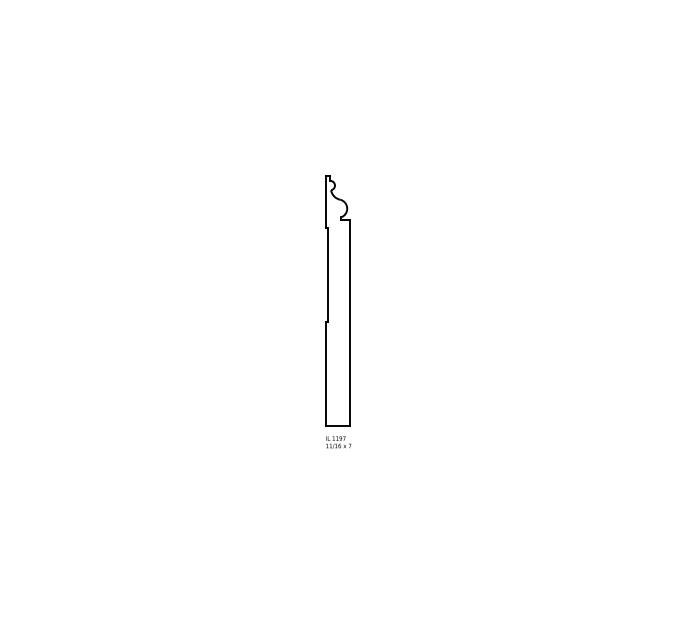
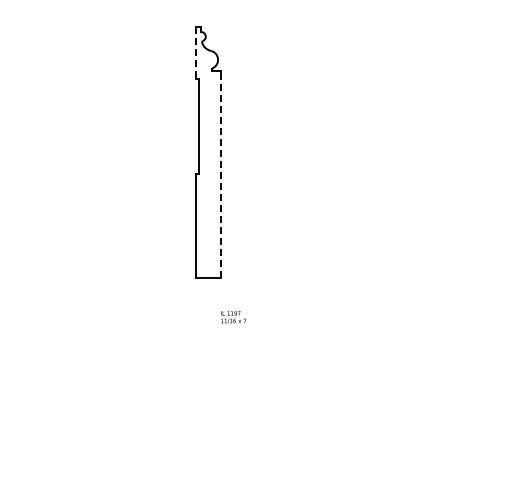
line: (325, 201) -> (196, 52), solid -> dashed
line: (350, 322) -> (221, 174), solid -> dashed
text: (338, 442) -> (233, 317), moved

